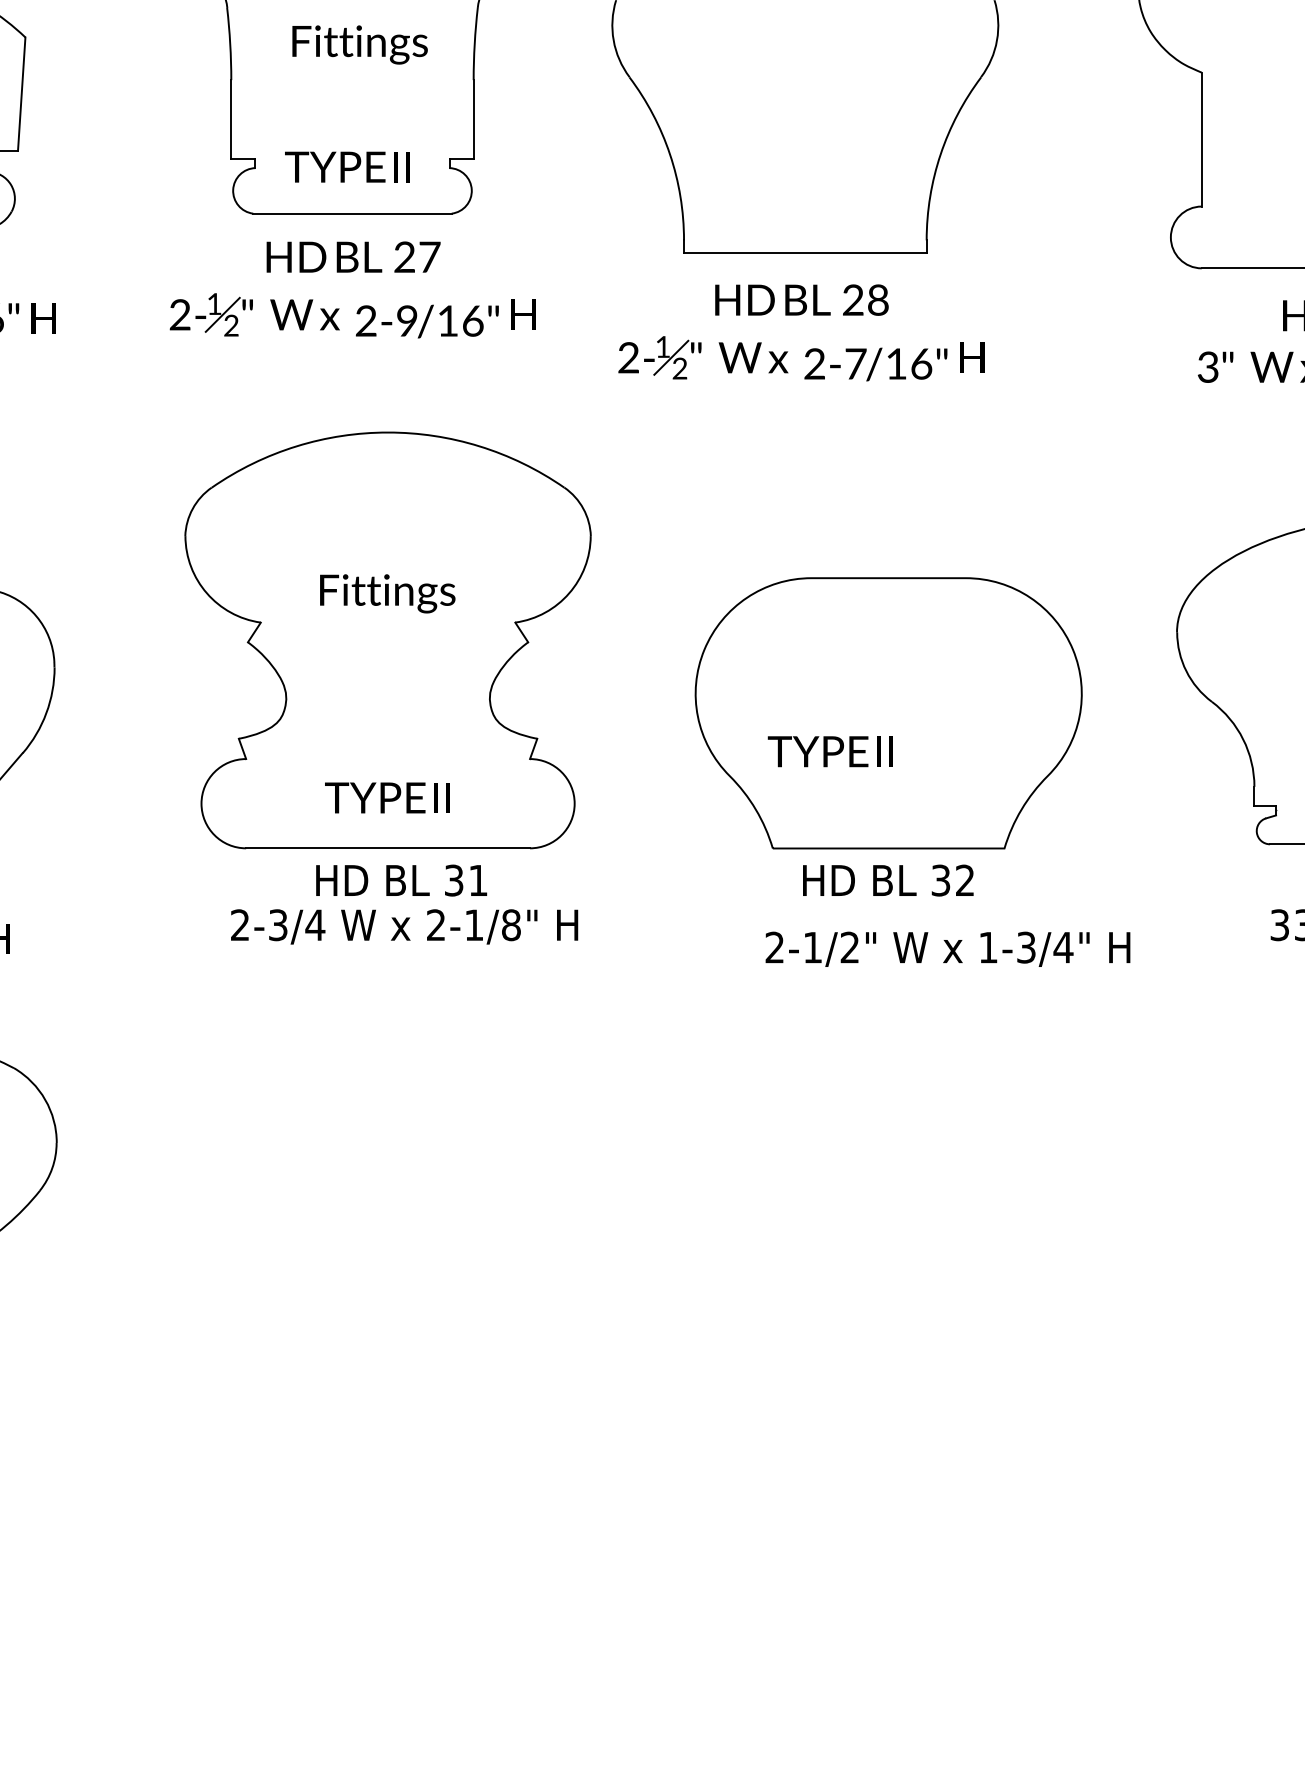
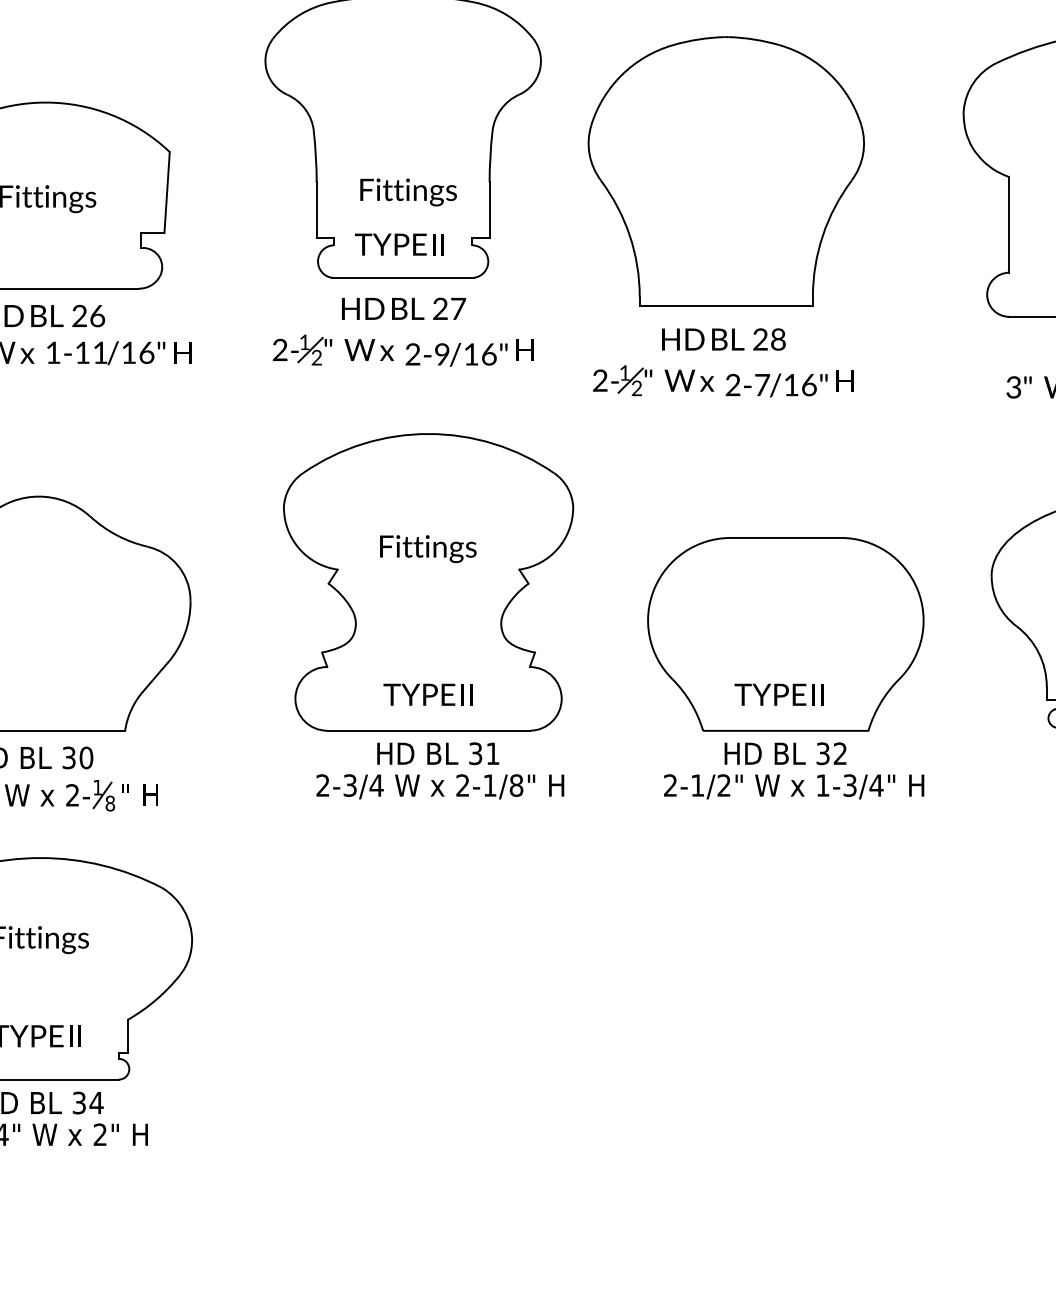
text: (359, 45) -> (408, 192), moved
text: (829, 751) -> (778, 694), moved
text: (948, 948) -> (794, 786), moved

